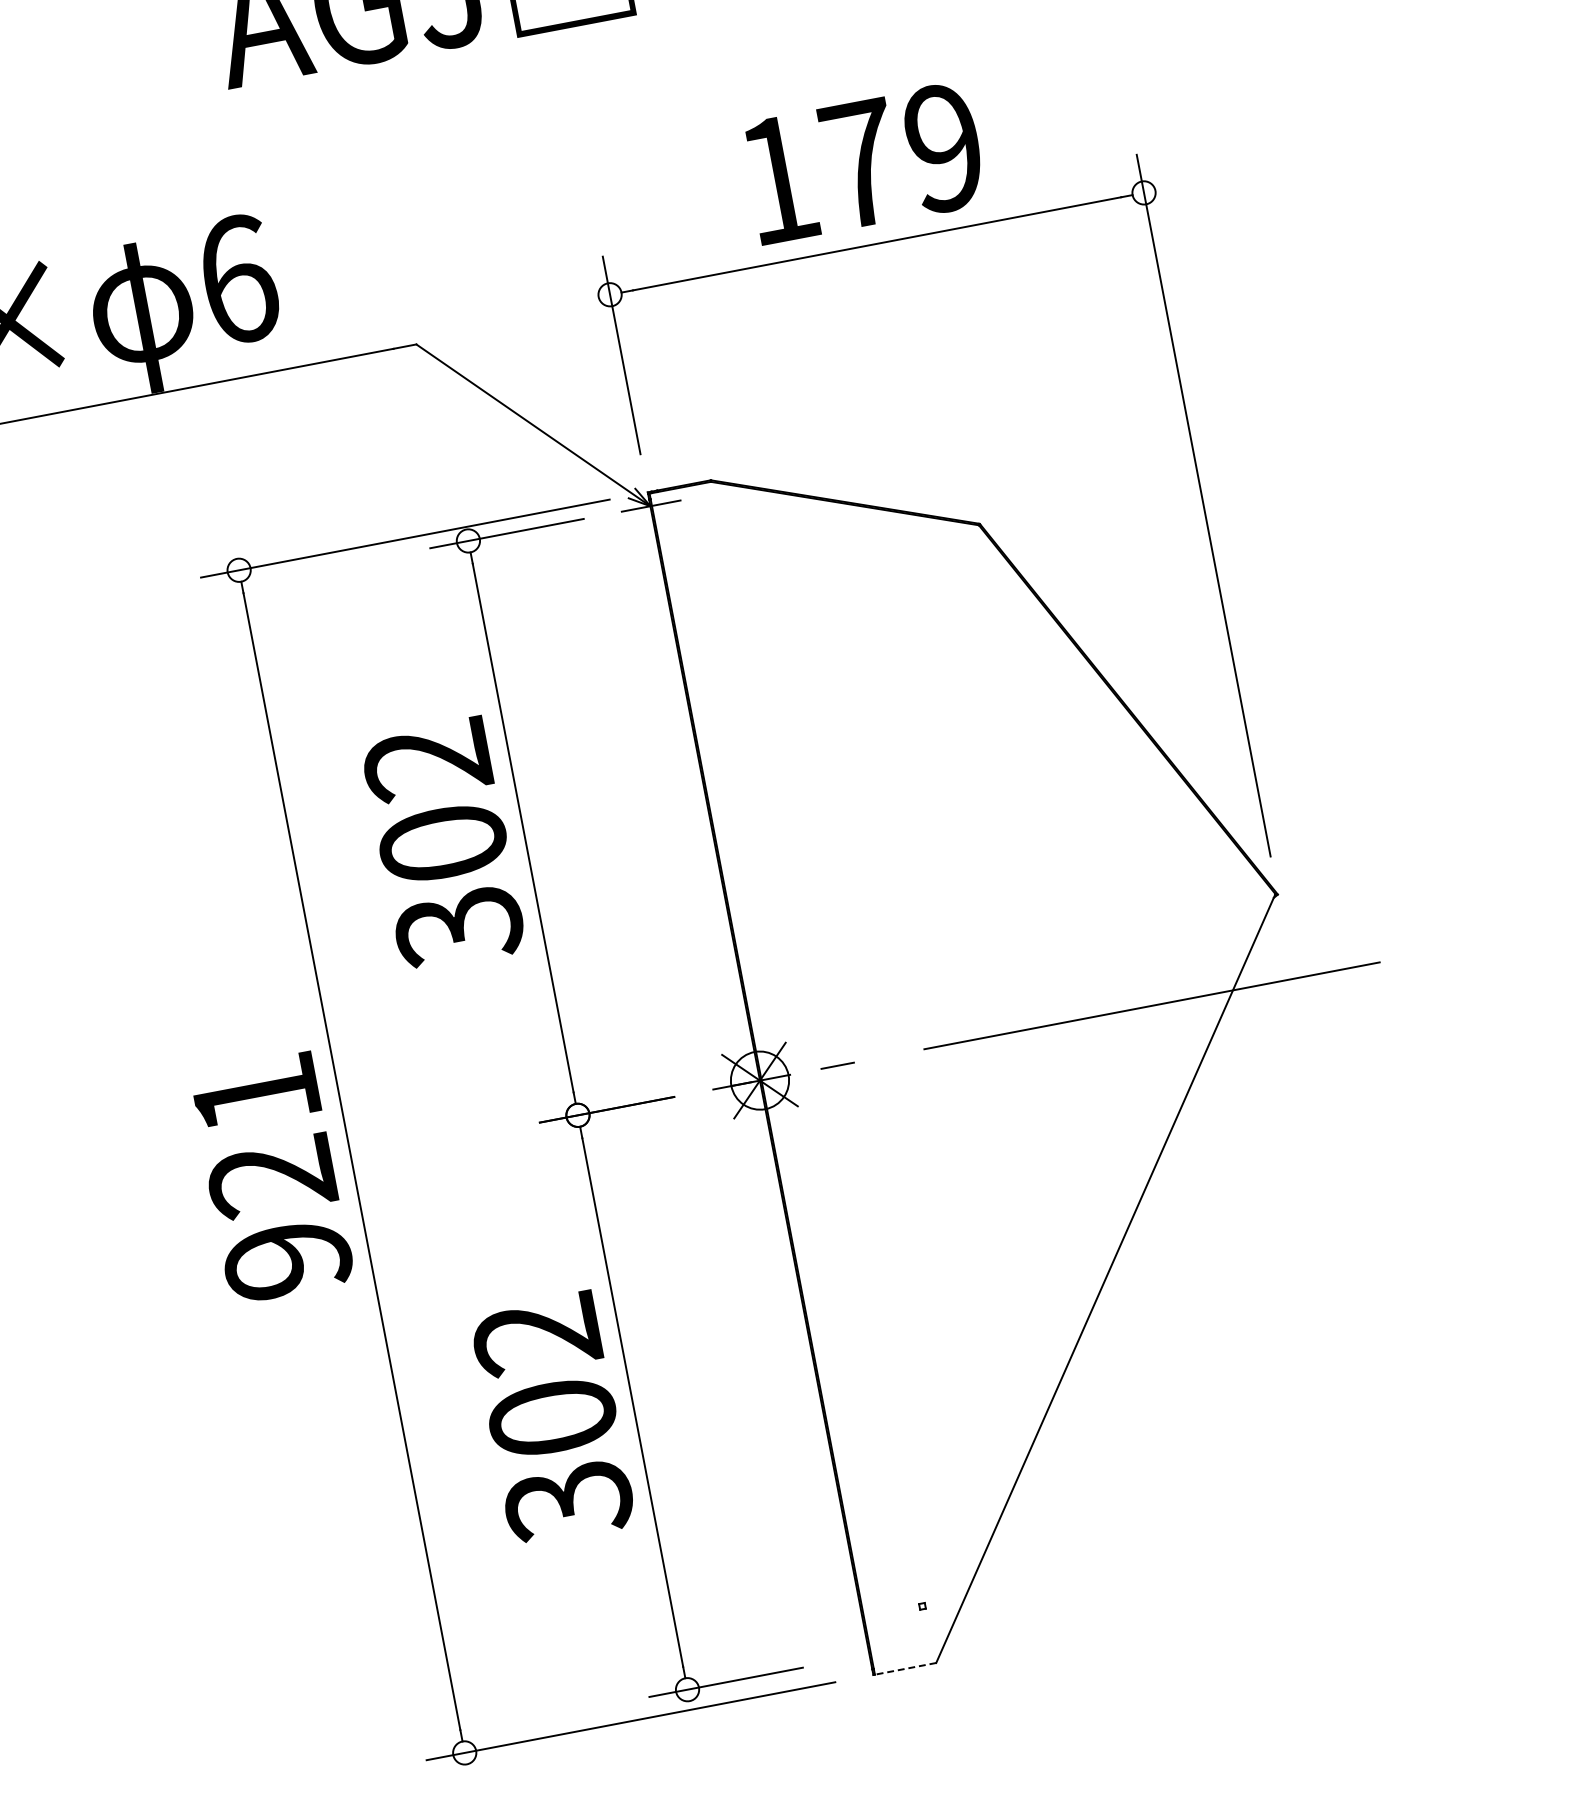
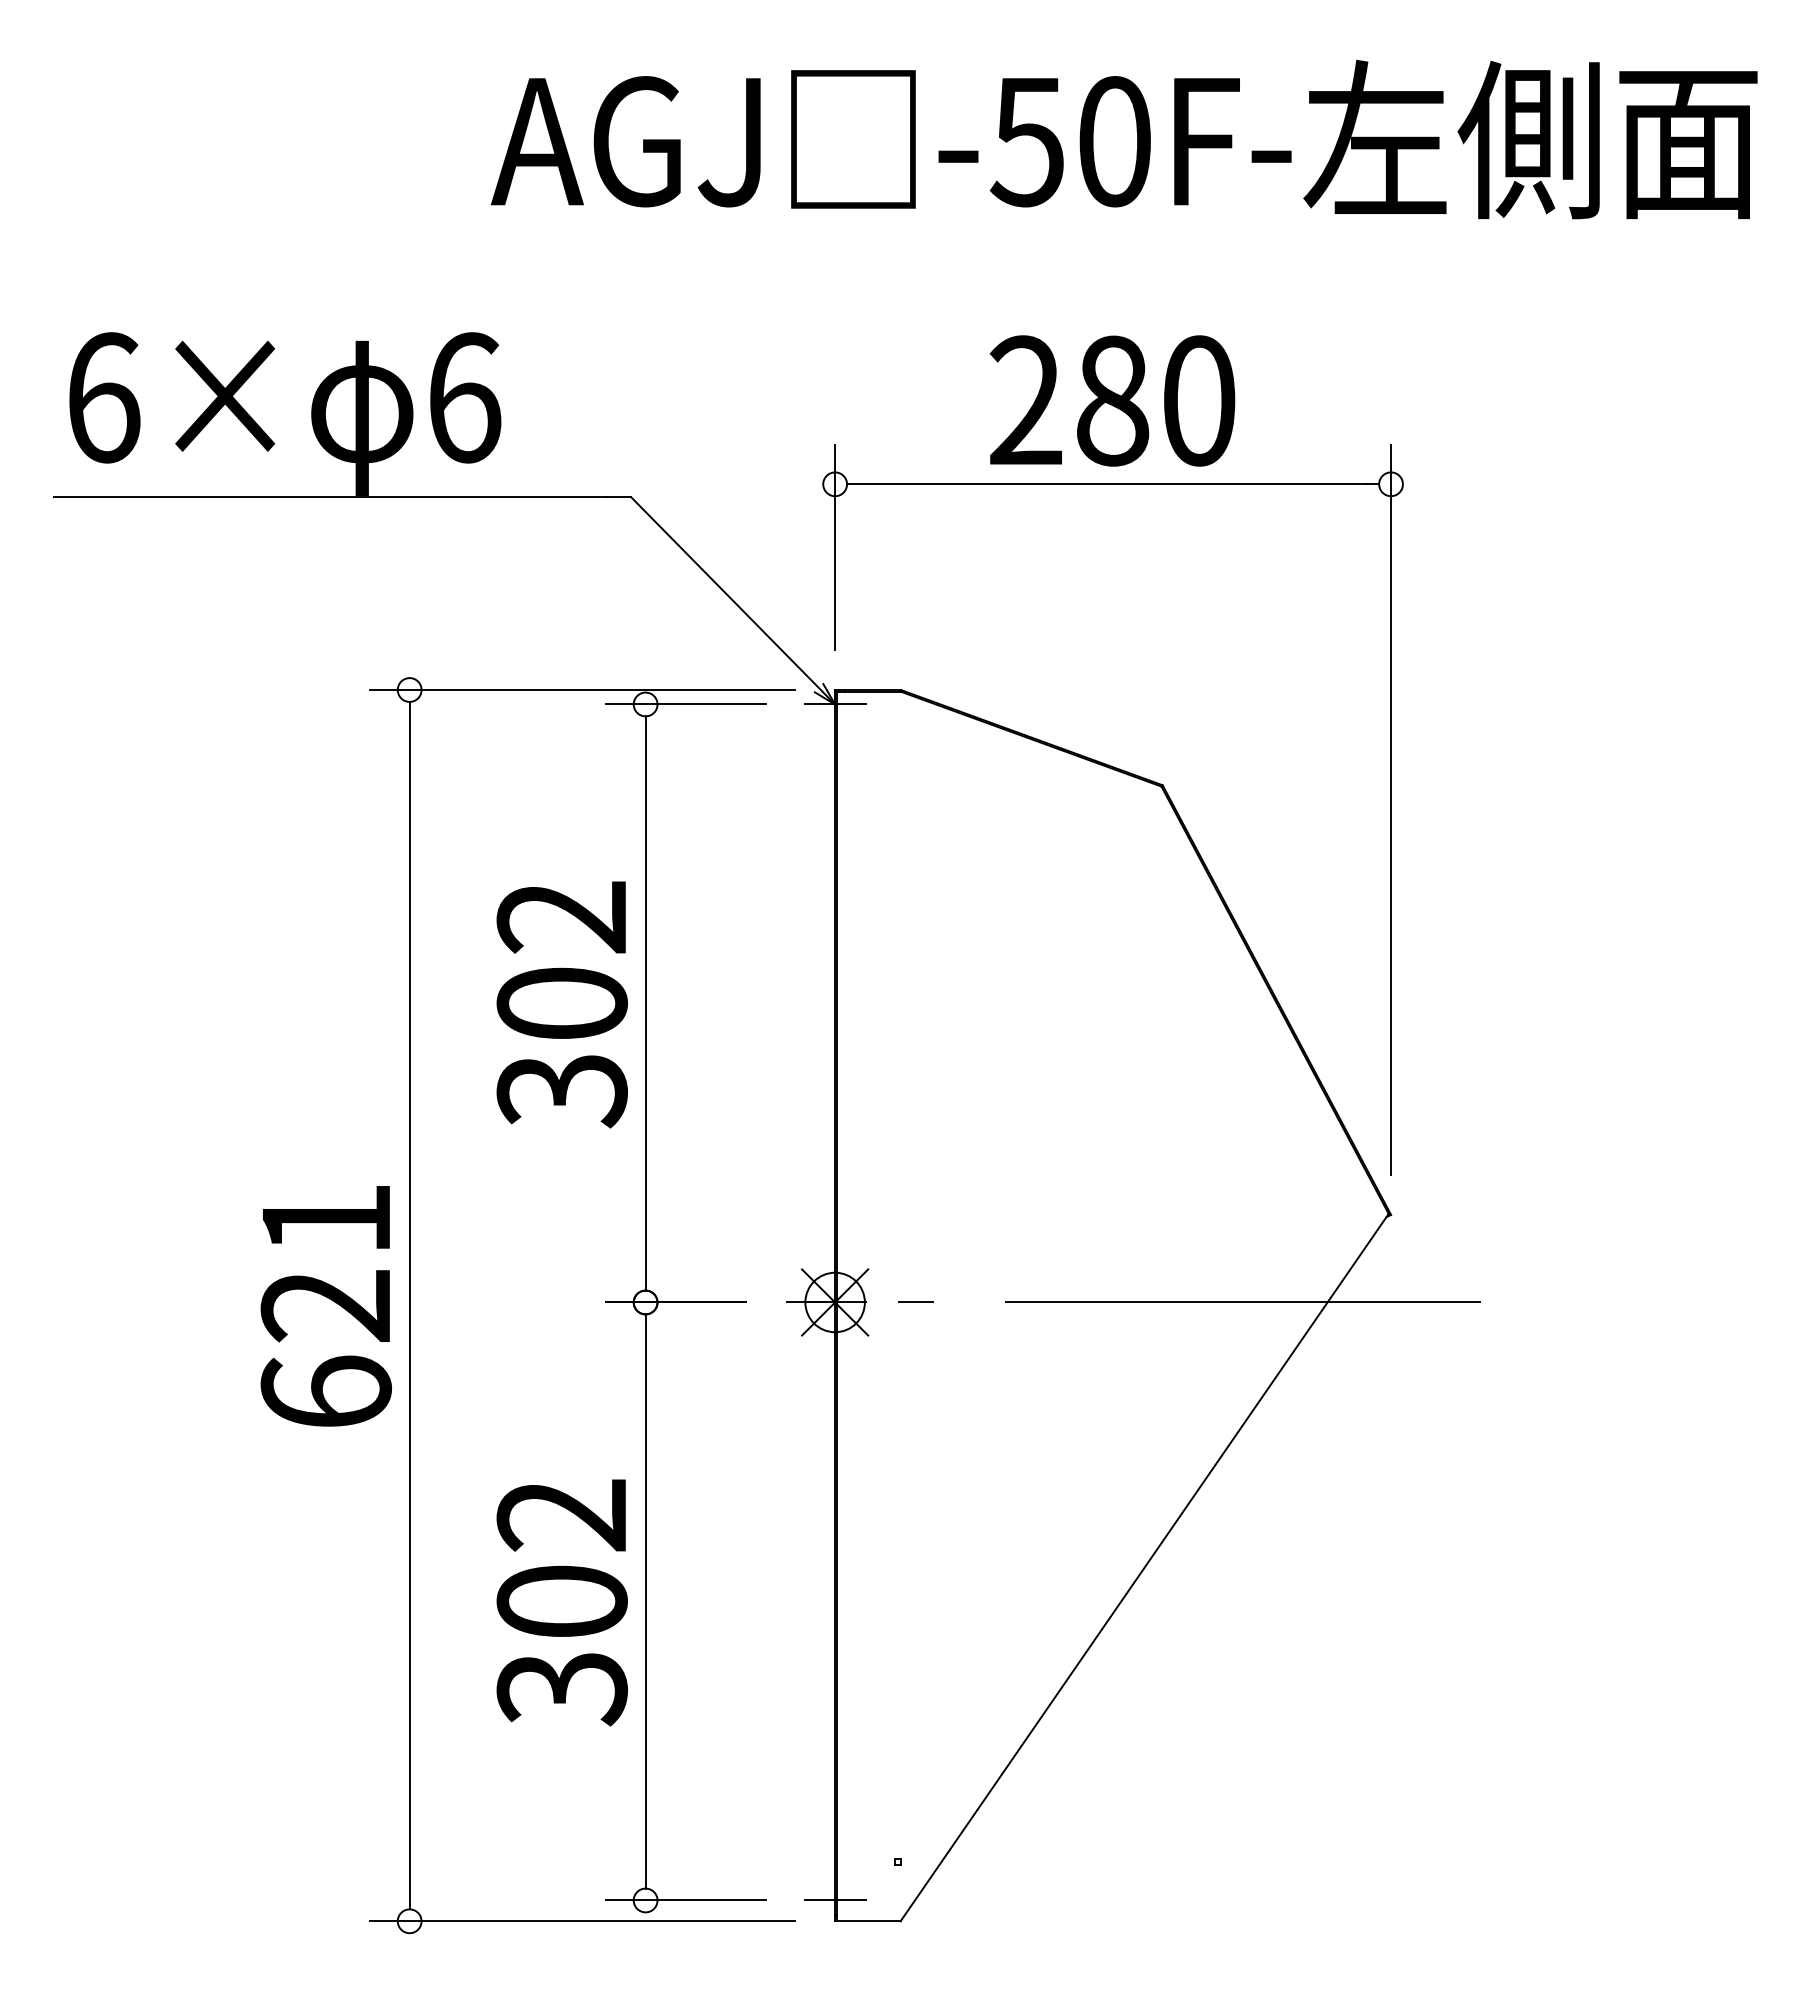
text: (861, 163) -> (1112, 400), 179 -> 280
text: (287, 1259) -> (326, 1391), 921 -> 621
line: (869, 1654) -> (835, 1900), added
line: (905, 1669) -> (868, 1921), dashed -> solid

